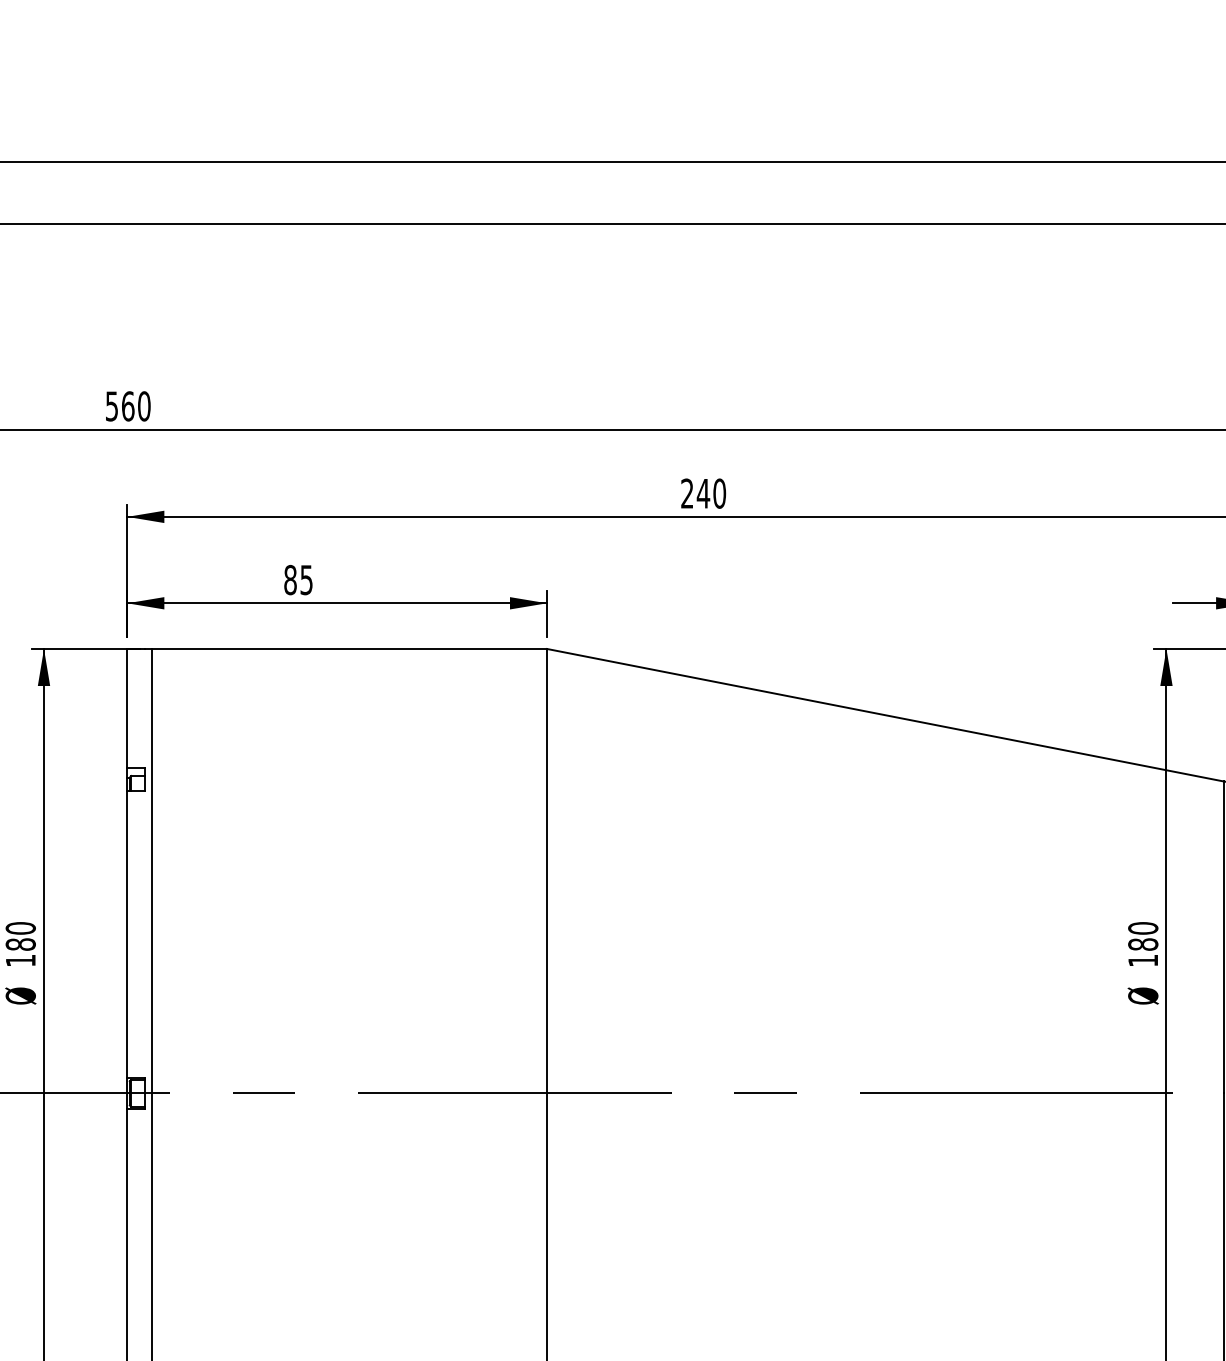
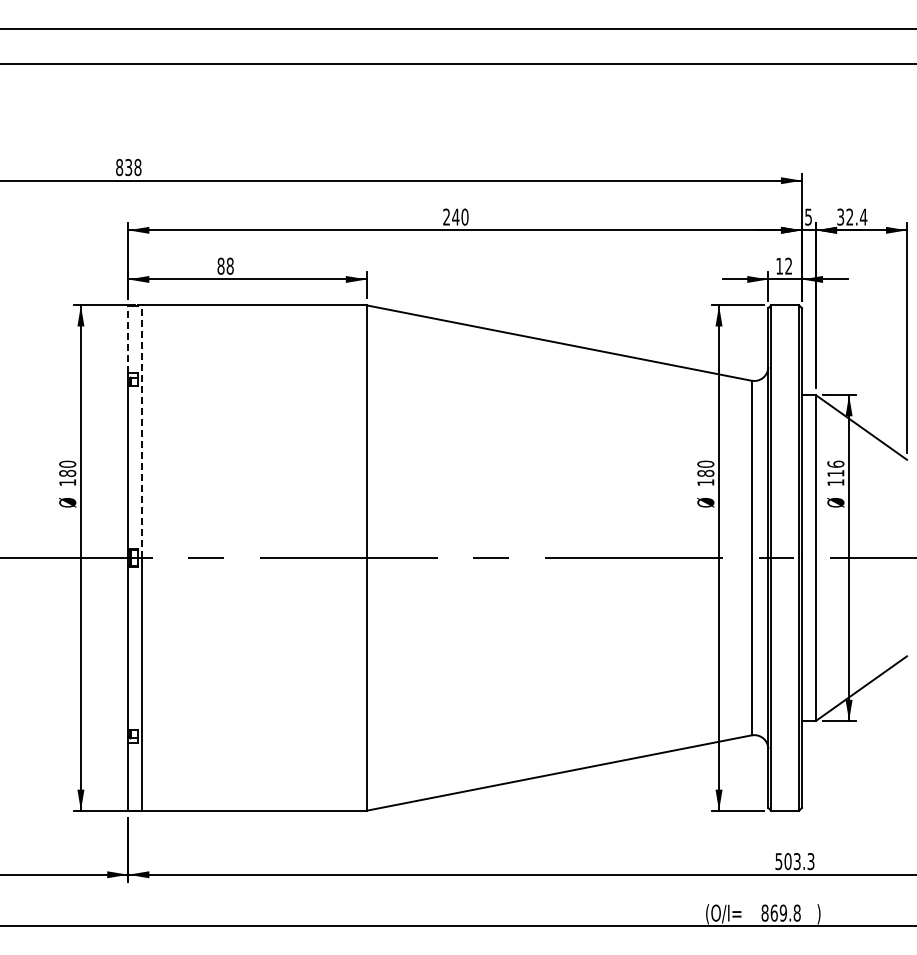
text: (127, 406) -> (128, 167), 560 -> 838
text: (305, 578) -> (229, 265), 85 -> 88
line: (127, 708) -> (128, 339), solid -> dashed
line: (152, 870) -> (142, 431), solid -> dashed

